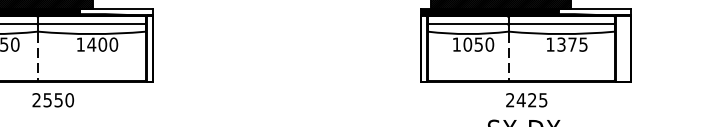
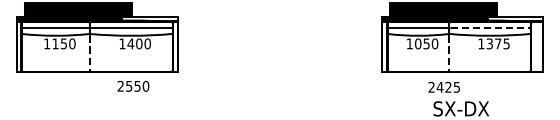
line: (562, 24) -> (490, 28), solid -> dashed
text: (53, 99) -> (133, 85), moved
text: (525, 99) -> (443, 86), moved

